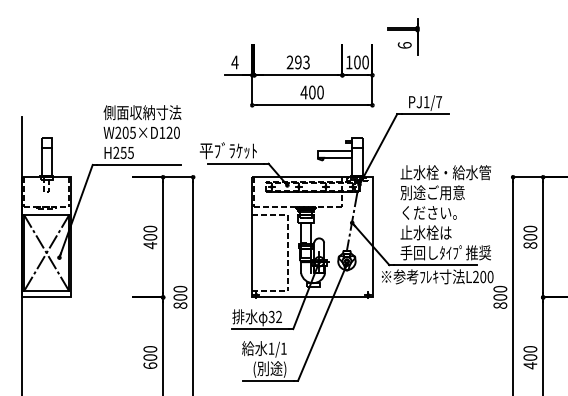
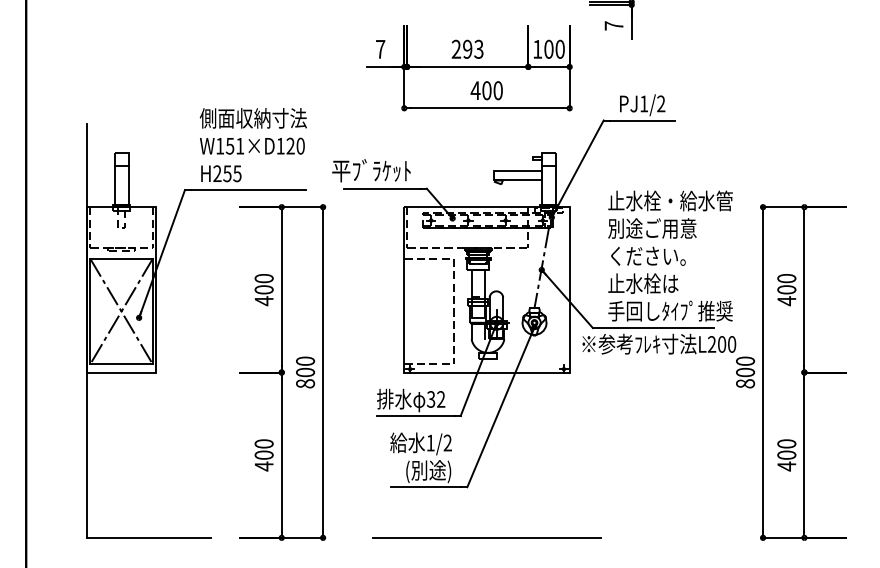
text: (404, 45) -> (613, 25), 6 -> 7
text: (234, 62) -> (380, 49), 4 -> 7
text: (439, 101) -> (661, 103), PJ1/7 -> PJ1/2
text: (125, 132) -> (230, 145), W205×D120 -> W151×D120
text: (530, 245) -> (786, 301), 800 -> 400
text: (283, 348) -> (447, 442), 1/1 -> 1/2
text: (149, 365) -> (263, 466), 600 -> 400

